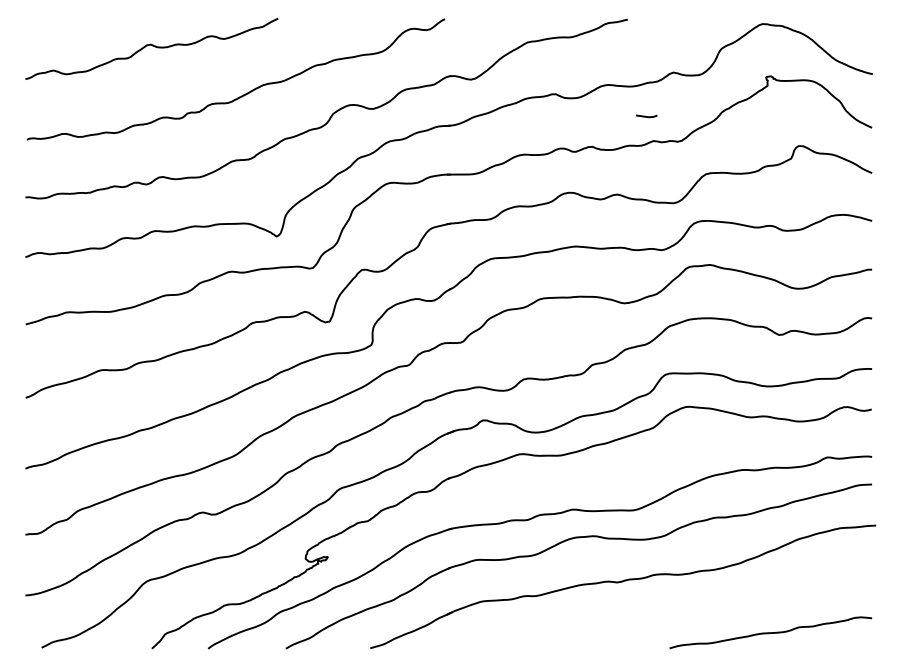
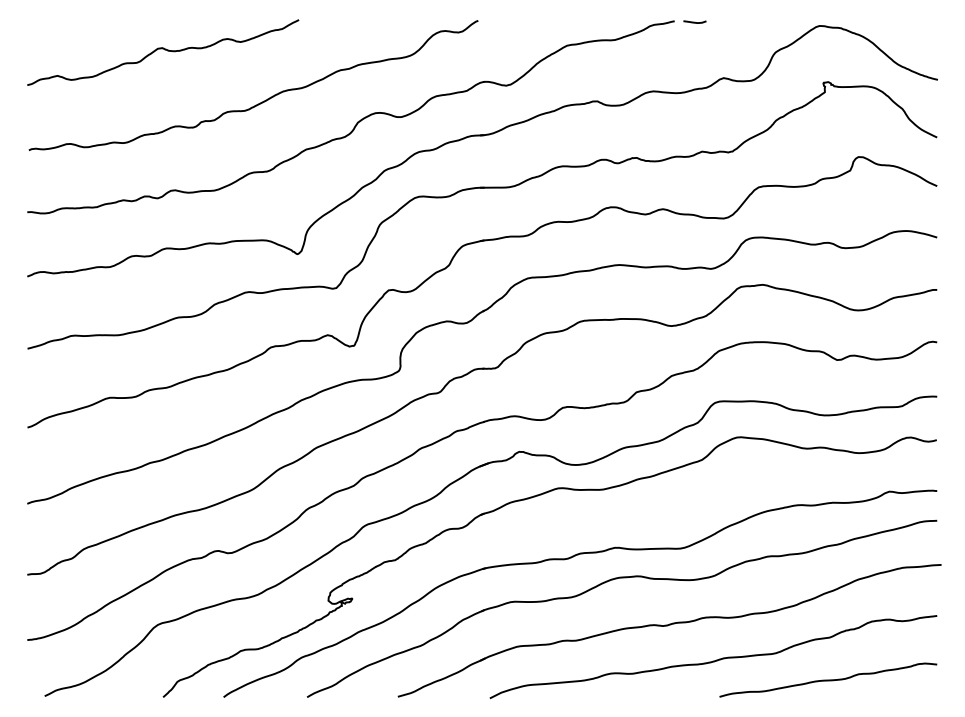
curve: (646, 115) -> (694, 21), moved
curve: (663, 614) -> (713, 660), added

